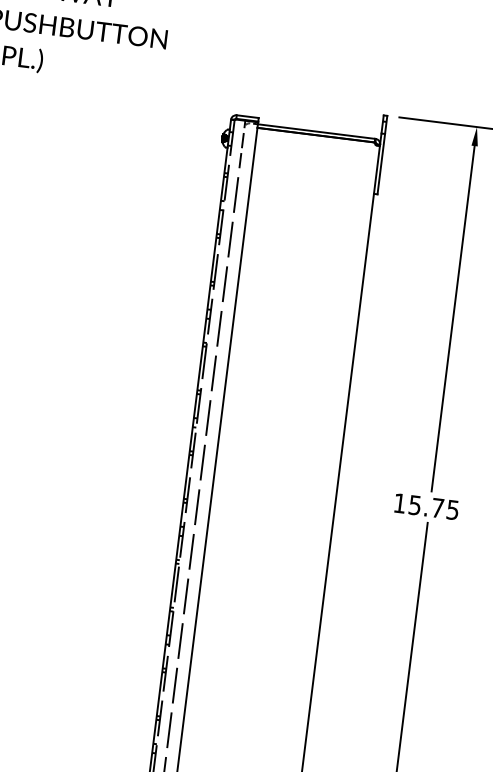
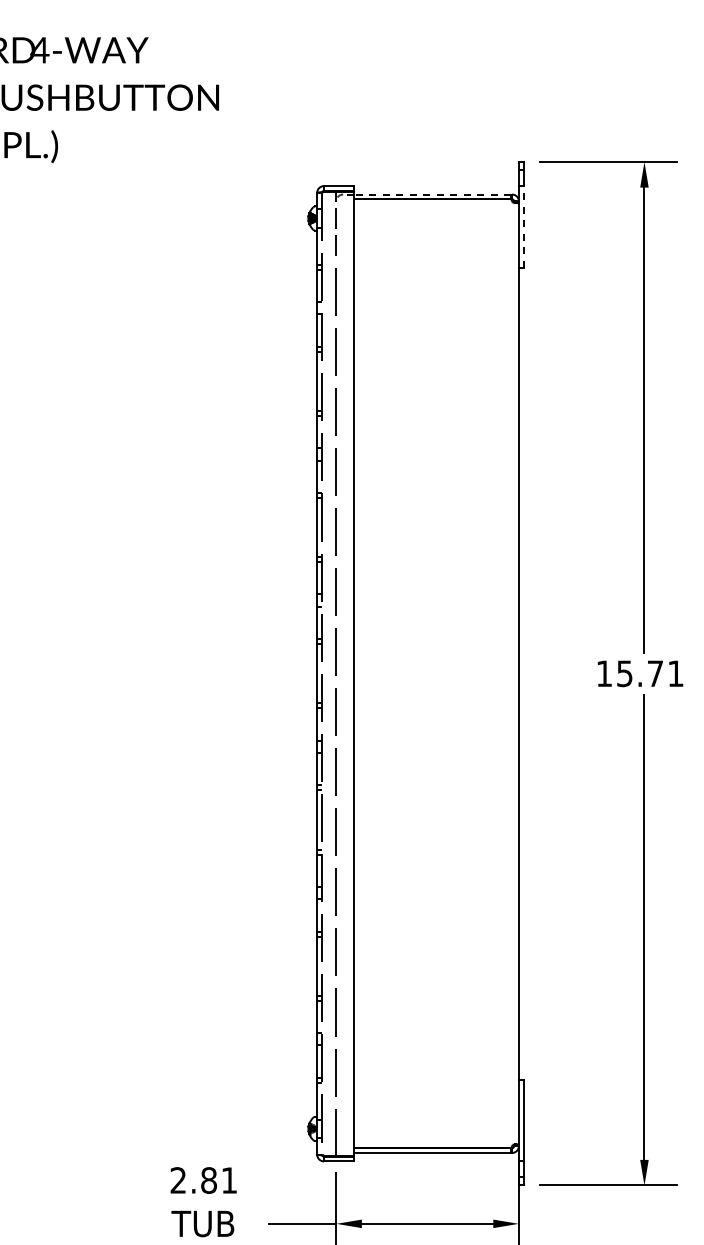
line: (316, 131) -> (432, 194), solid -> dashed
line: (381, 164) -> (523, 227), solid -> dashed
text: (452, 509) -> (675, 673), 15.75 -> 15.71

